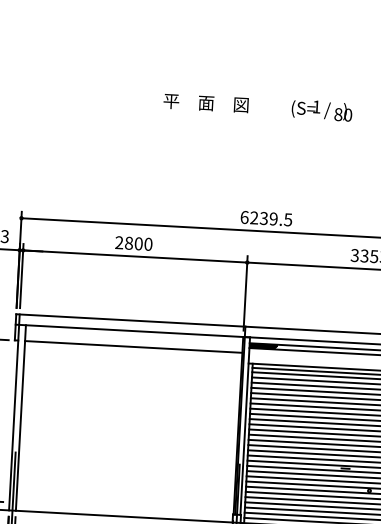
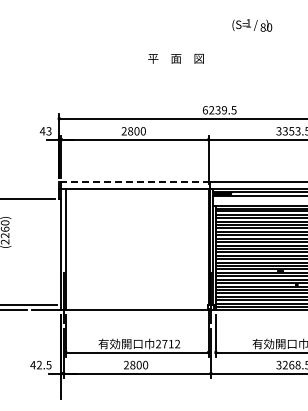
text: (205, 102) -> (175, 58), moved
text: (322, 110) -> (252, 25), moved
line: (129, 319) -> (133, 181), solid -> dashed
line: (132, 347) -> (136, 199), removed

